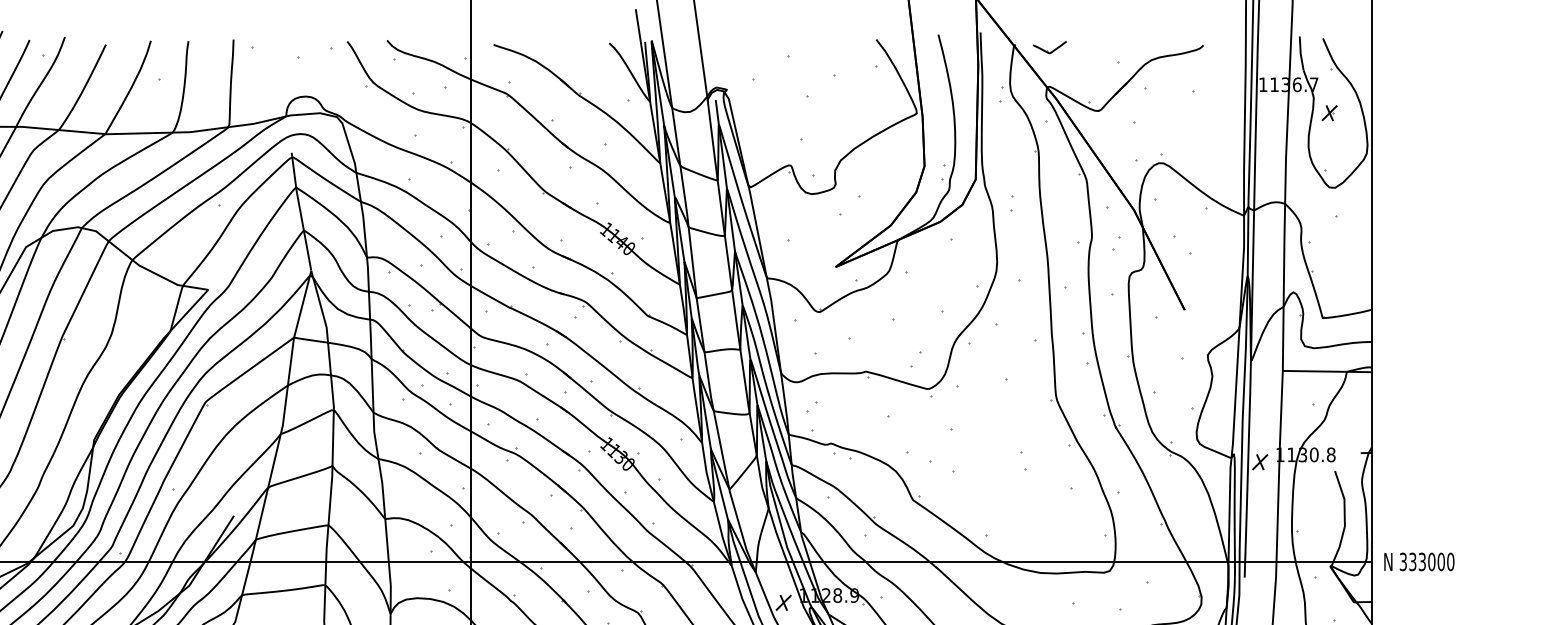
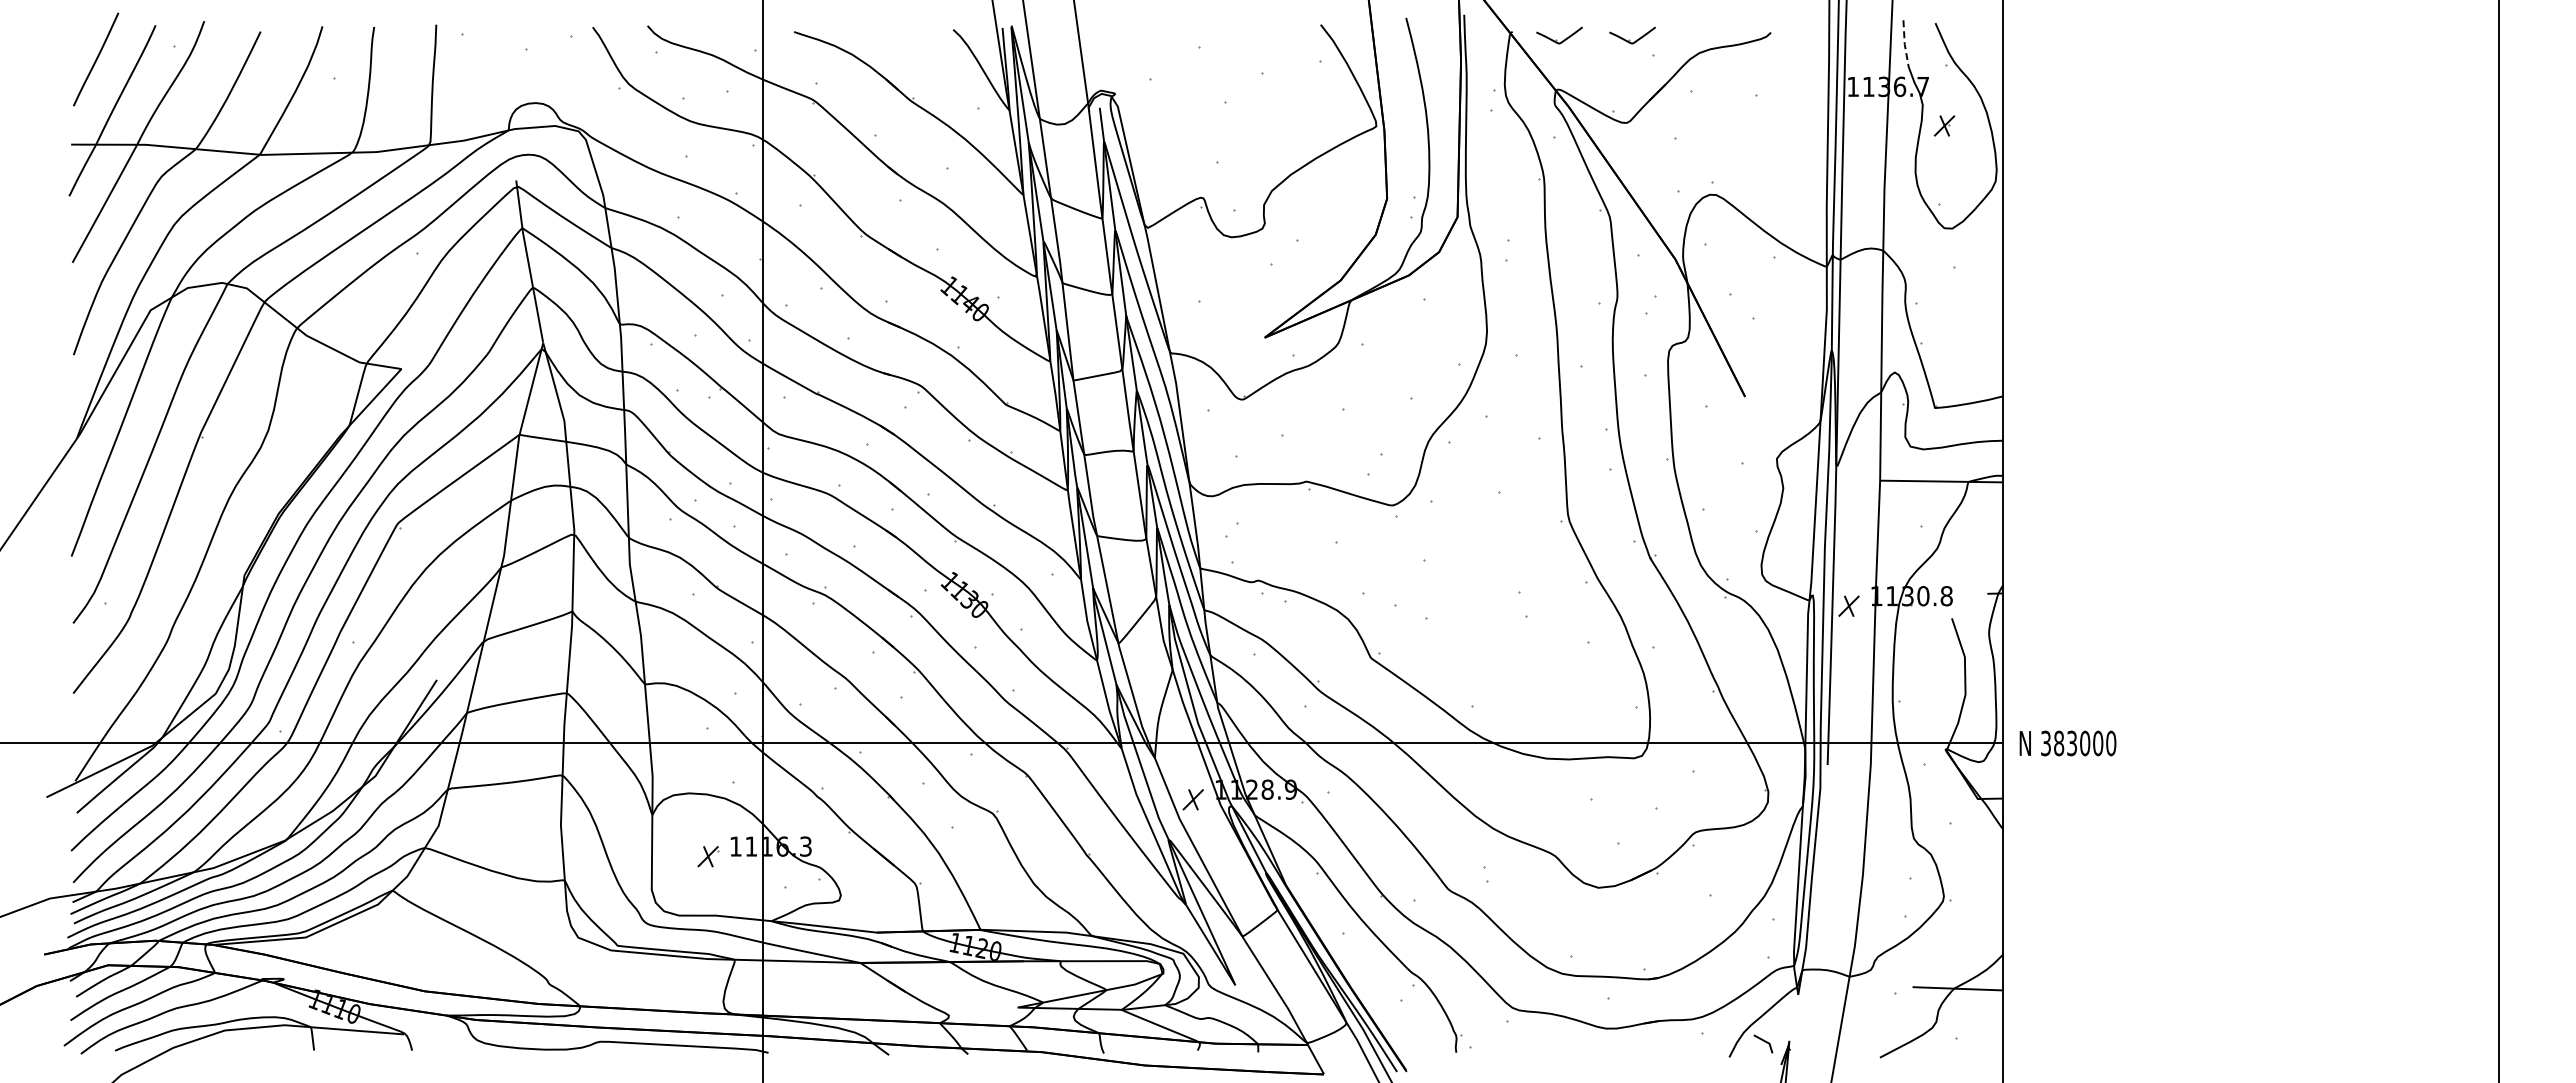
part: (1102, 47) -> (1632, 35), added
line: (1300, 53) -> (1904, 44), solid -> dashed
text: (1413, 561) -> (2059, 743), 333000 -> 383000

